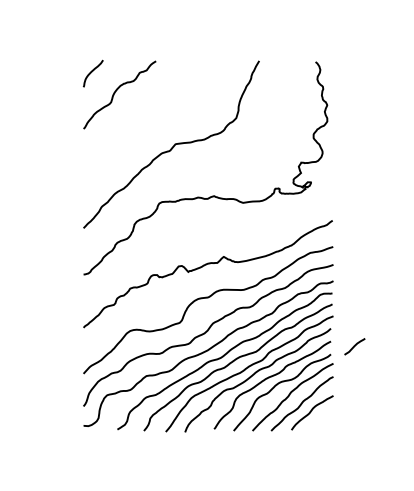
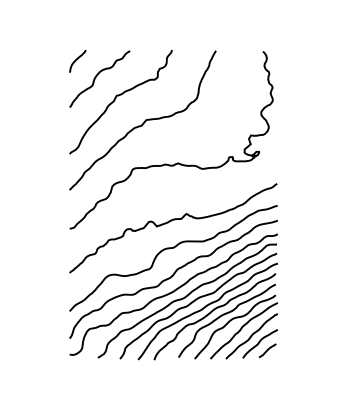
curve: (138, 120) -> (115, 100), added
curve: (354, 346) -> (267, 350), moved

